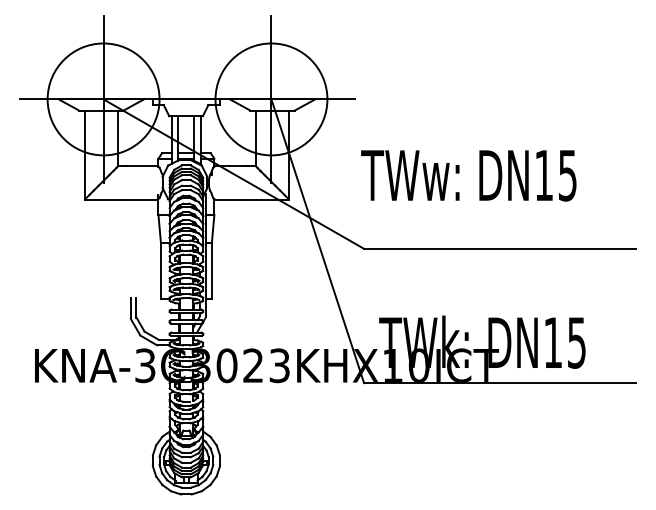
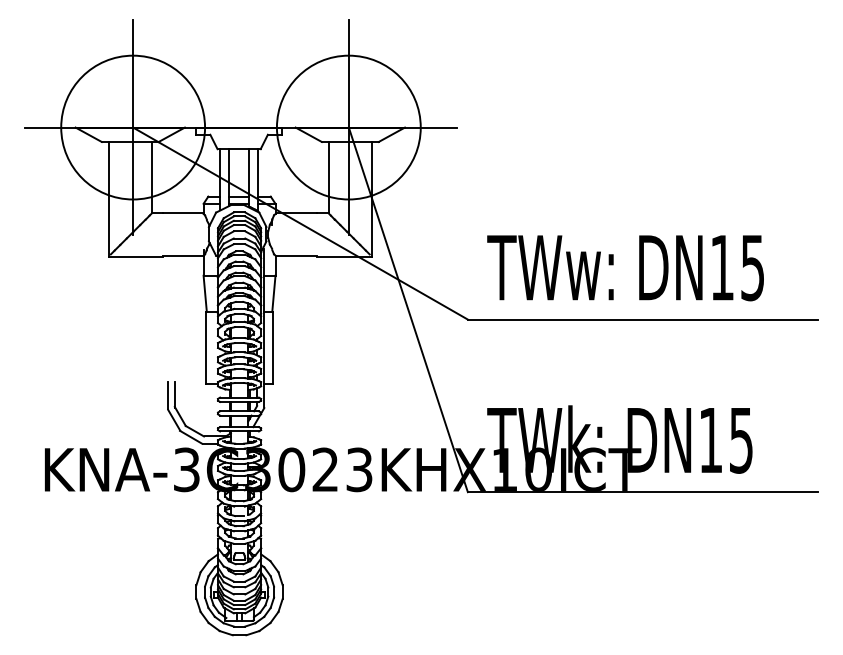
text: (468, 175) -> (625, 267), moved

